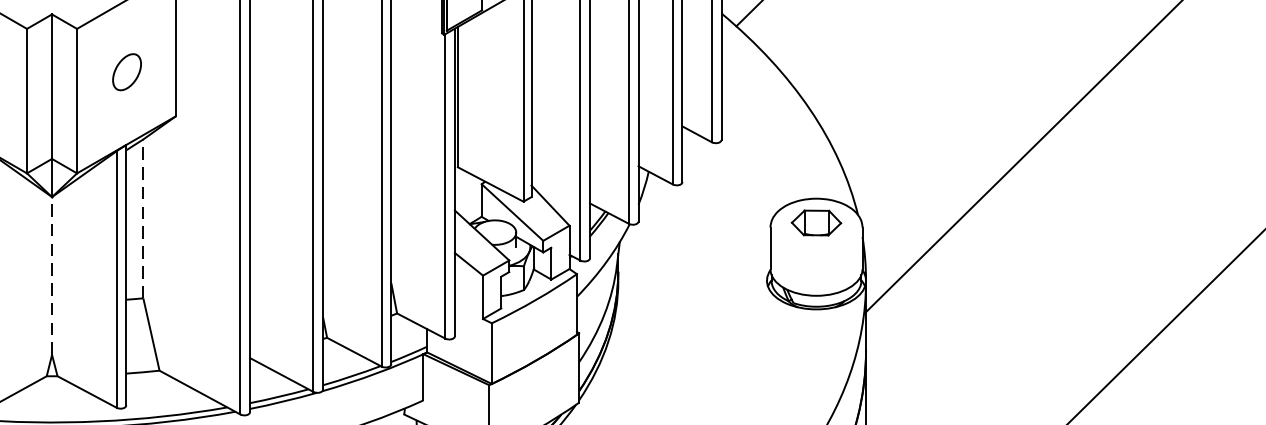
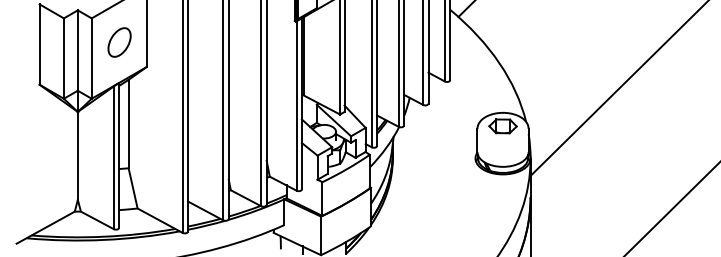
part: (126, 72) -> (119, 42), size x1.43
line: (143, 217) -> (128, 123), dashed -> solid
line: (51, 275) -> (77, 155), dashed -> solid

